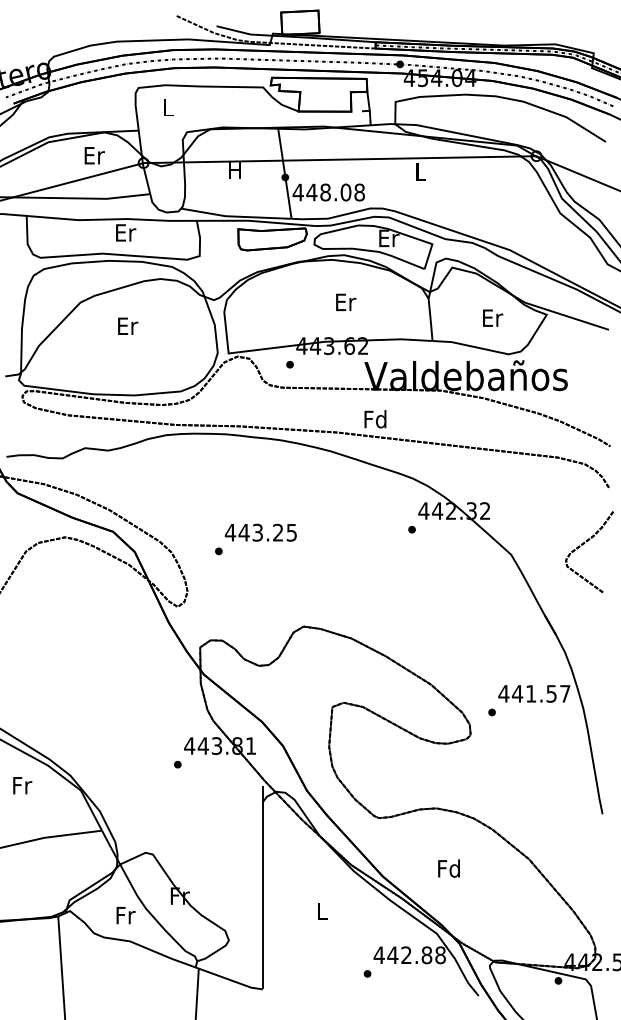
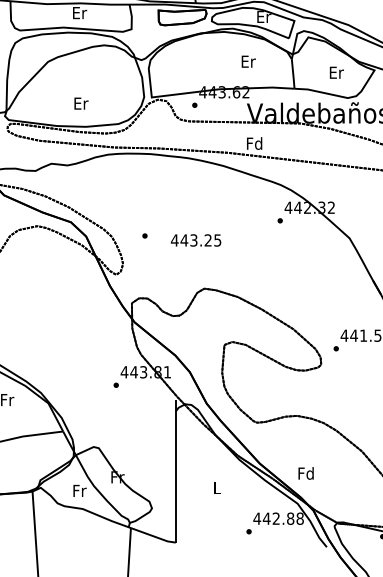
text: (346, 301) -> (249, 61), moved
text: (128, 325) -> (81, 103), moved
text: (260, 532) -> (195, 240), moved
text: (448, 868) -> (305, 473), moved

